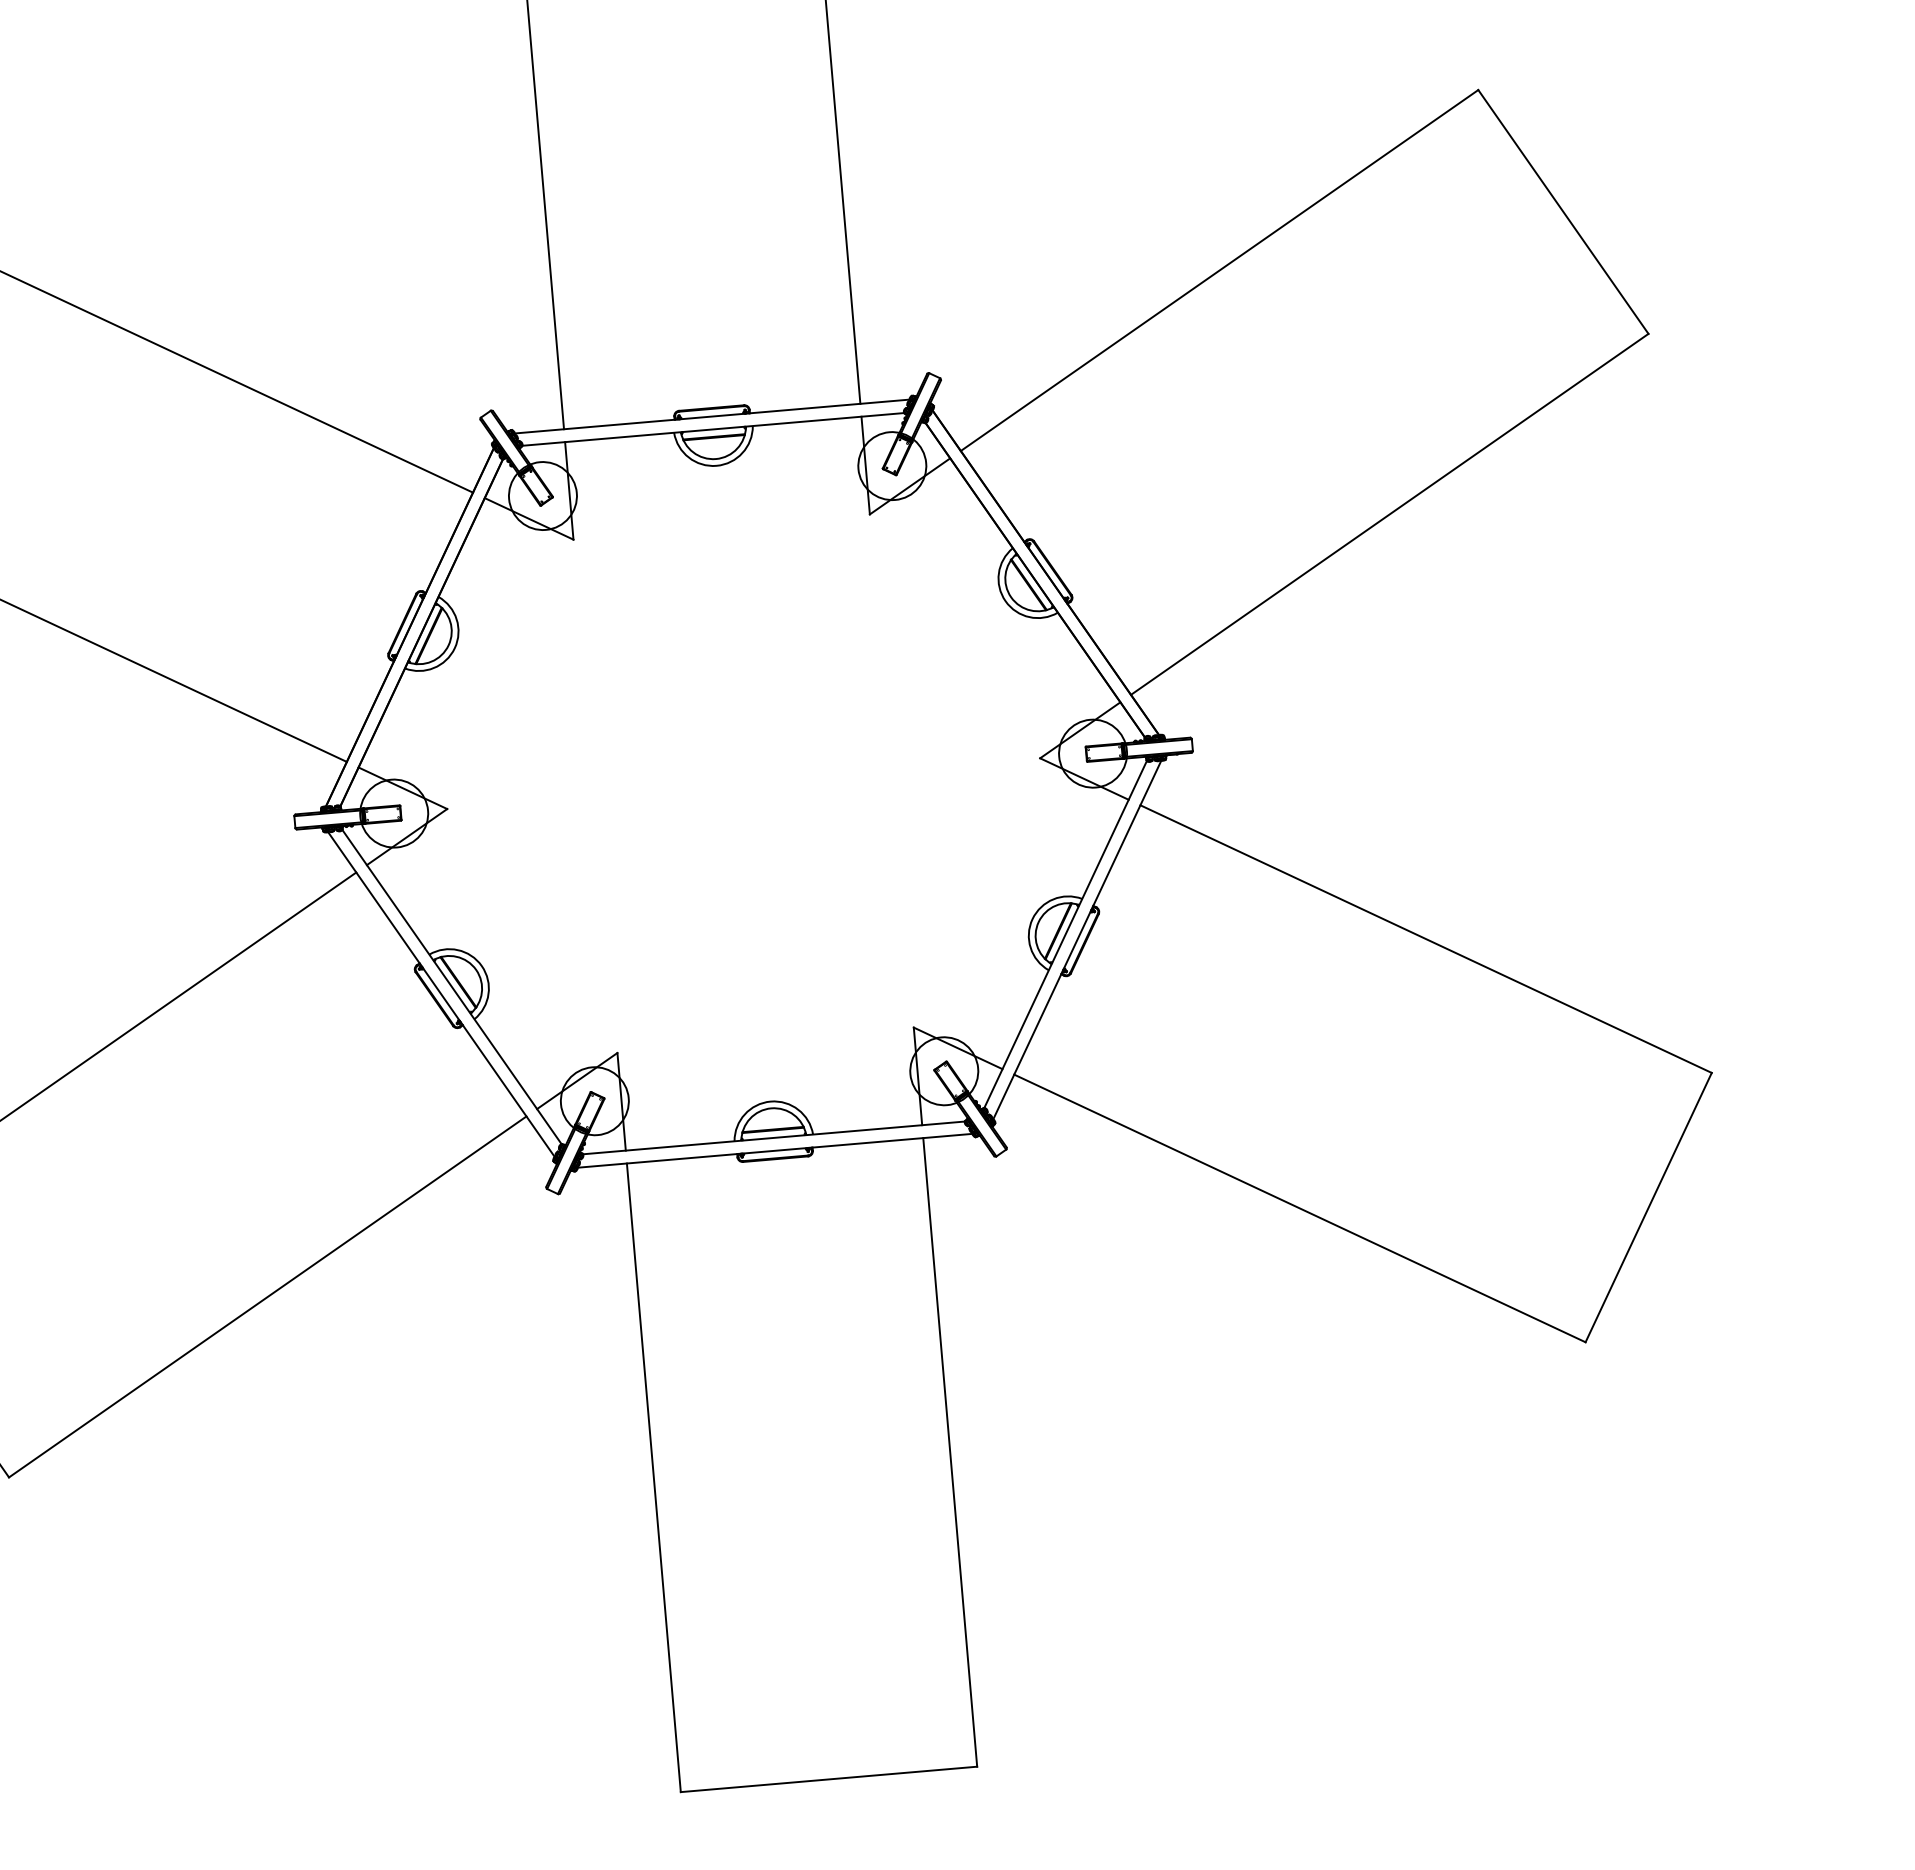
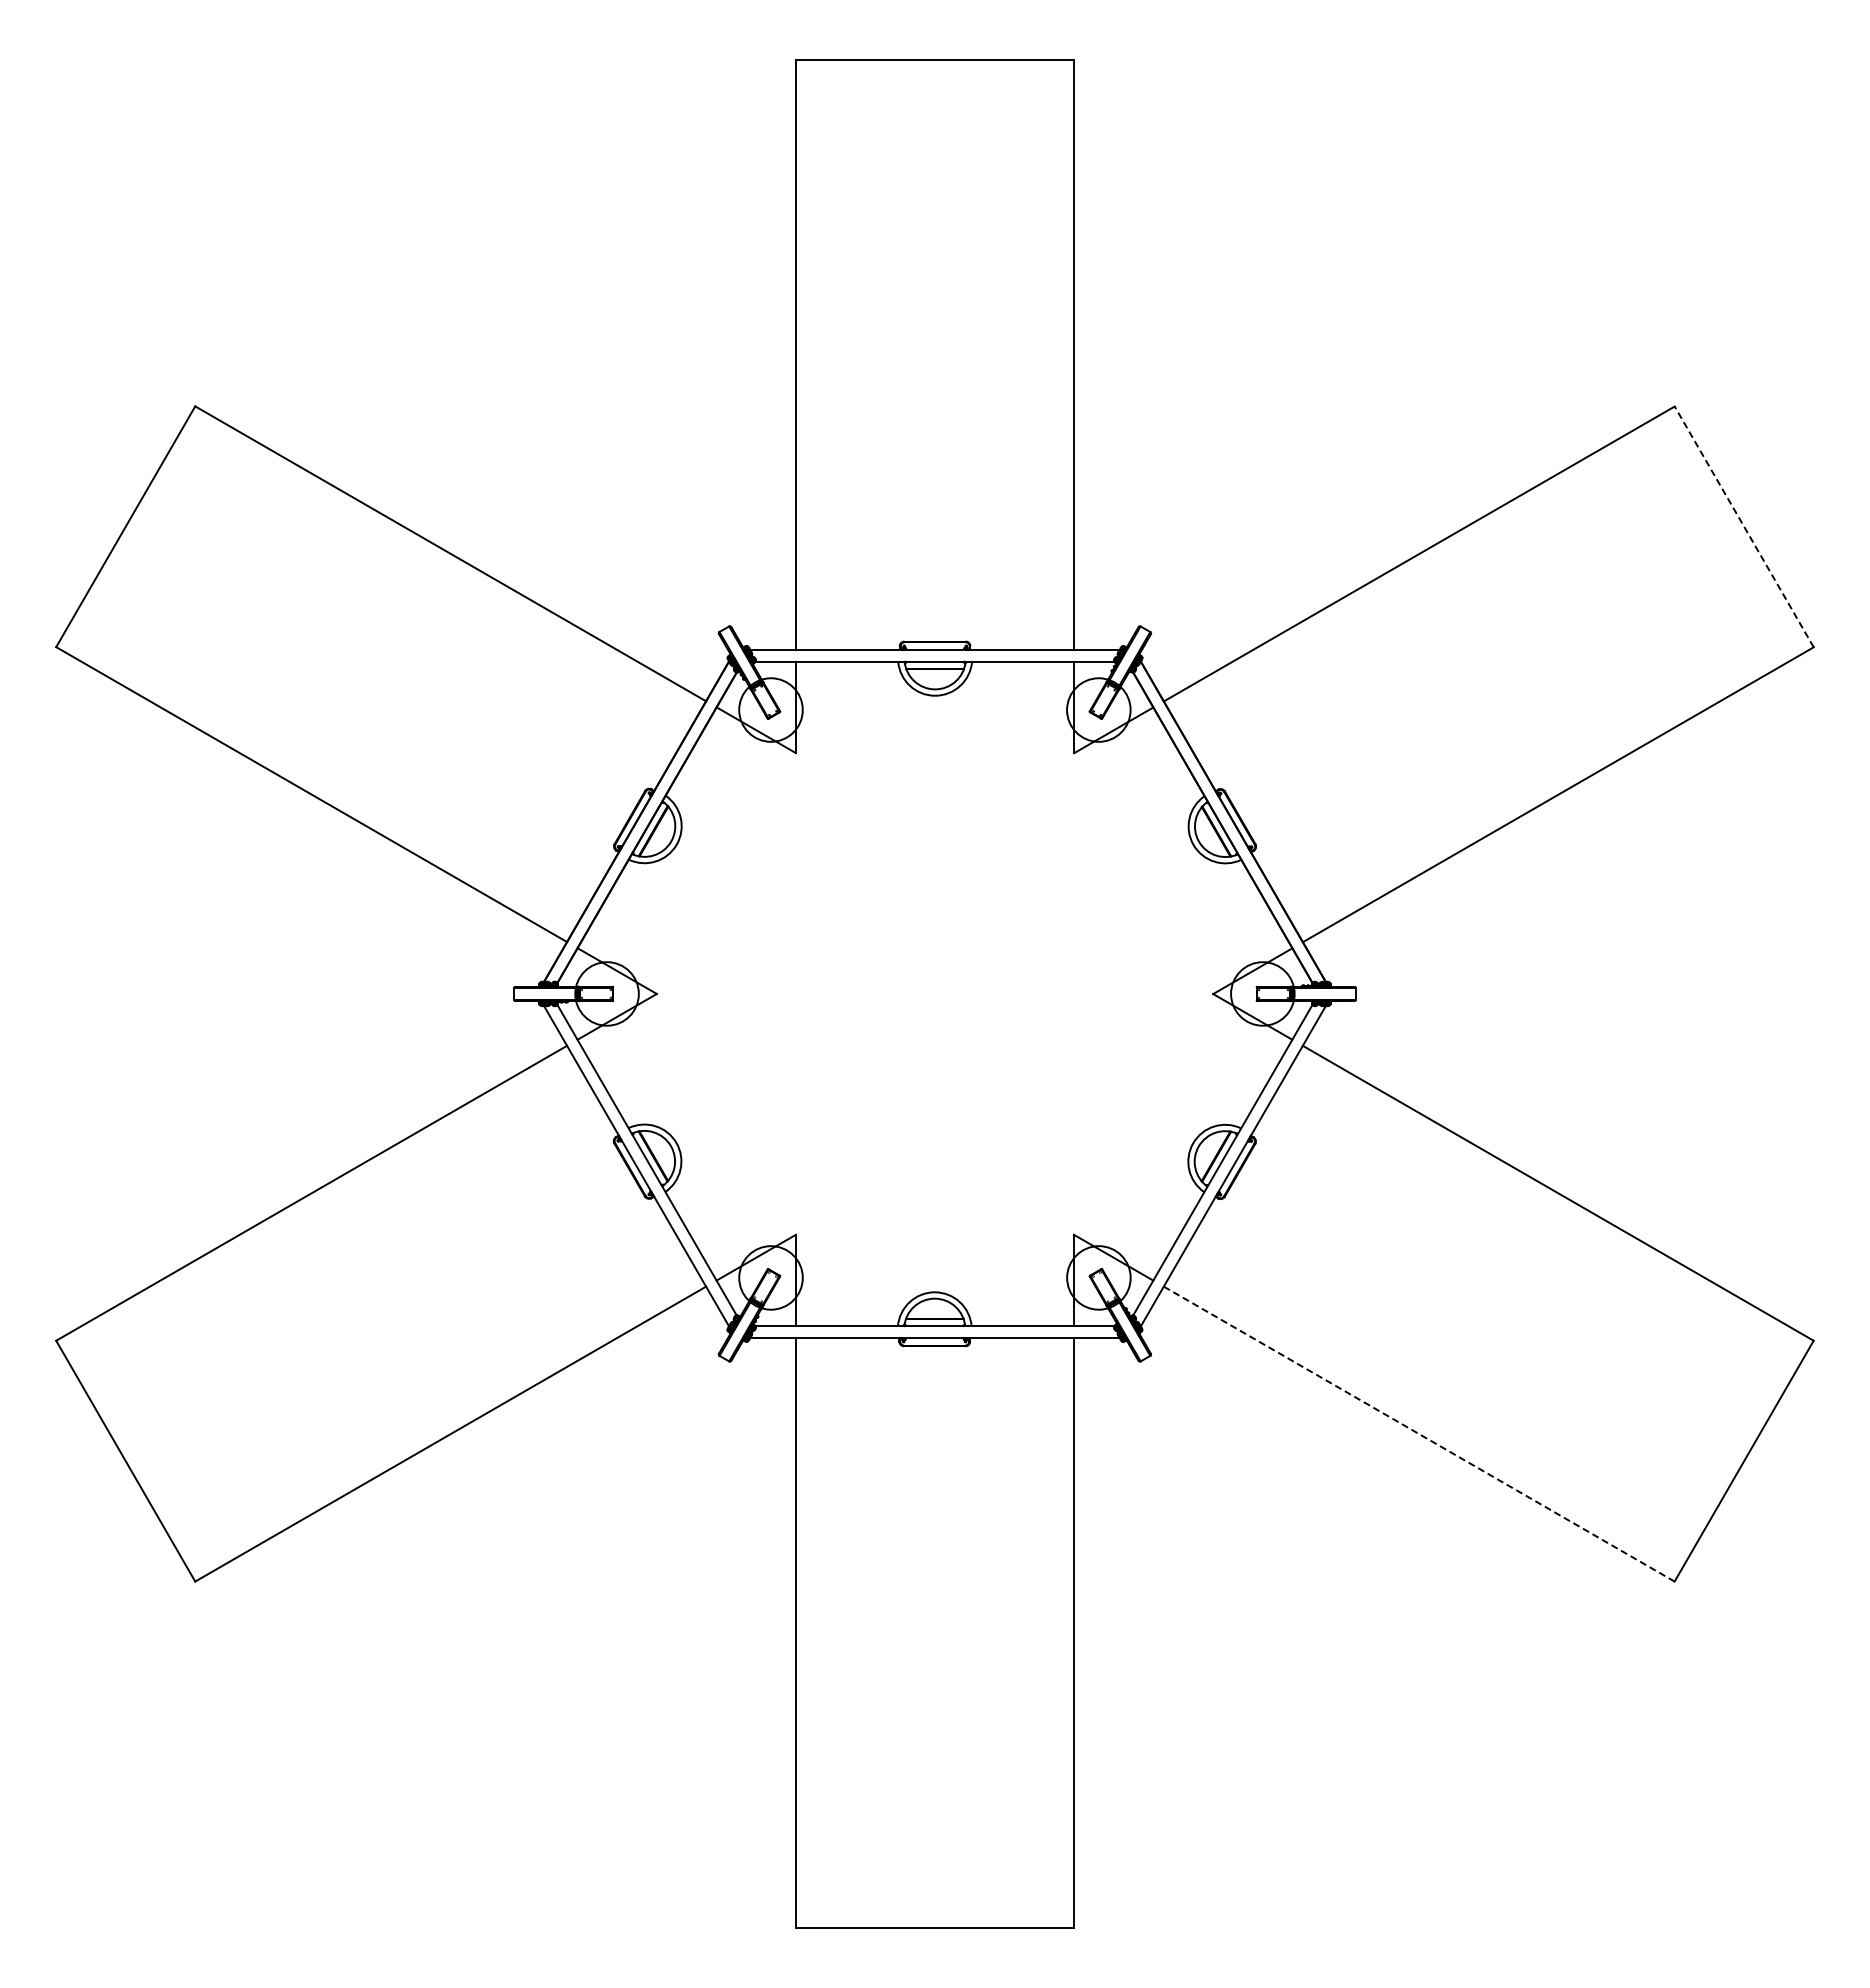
line: (1563, 211) -> (1744, 526), solid -> dashed
line: (1300, 1208) -> (1419, 1434), solid -> dashed

